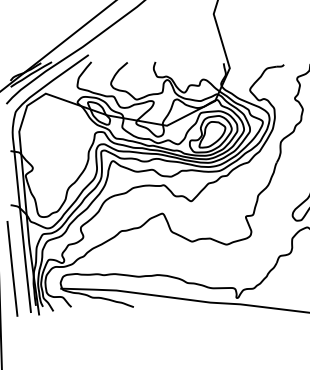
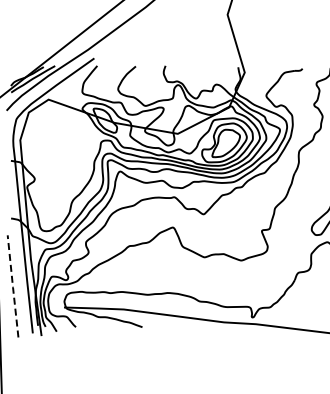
line: (11, 268) -> (12, 286), solid -> dashed

